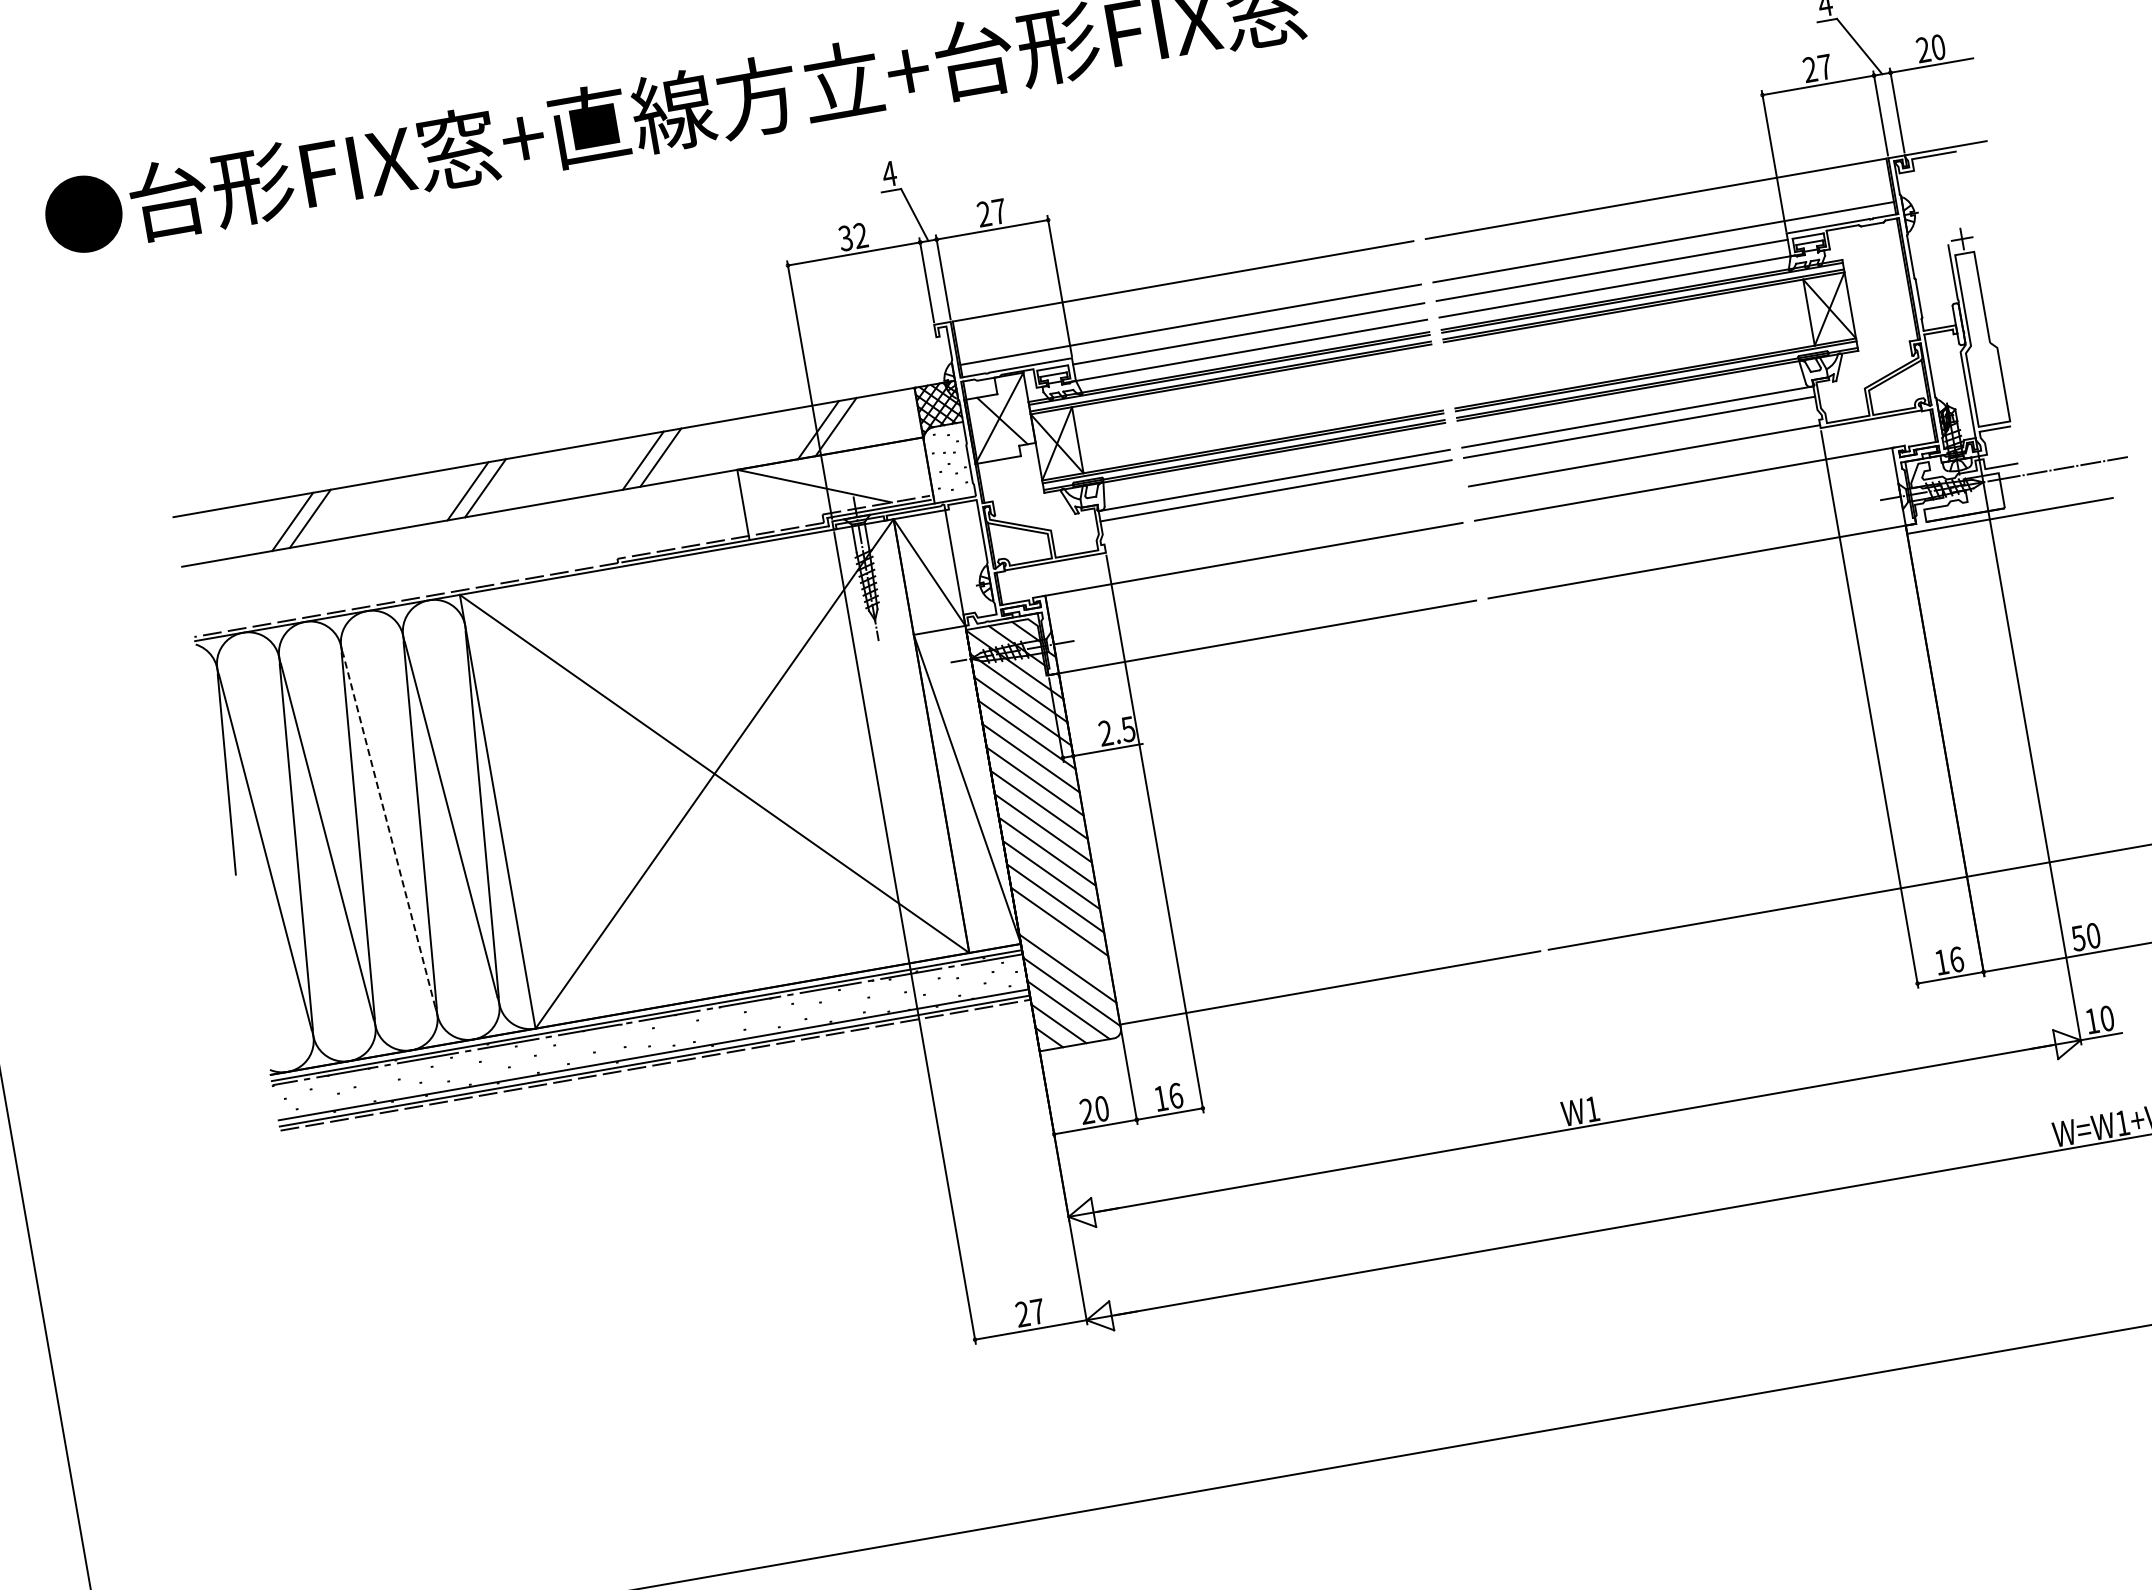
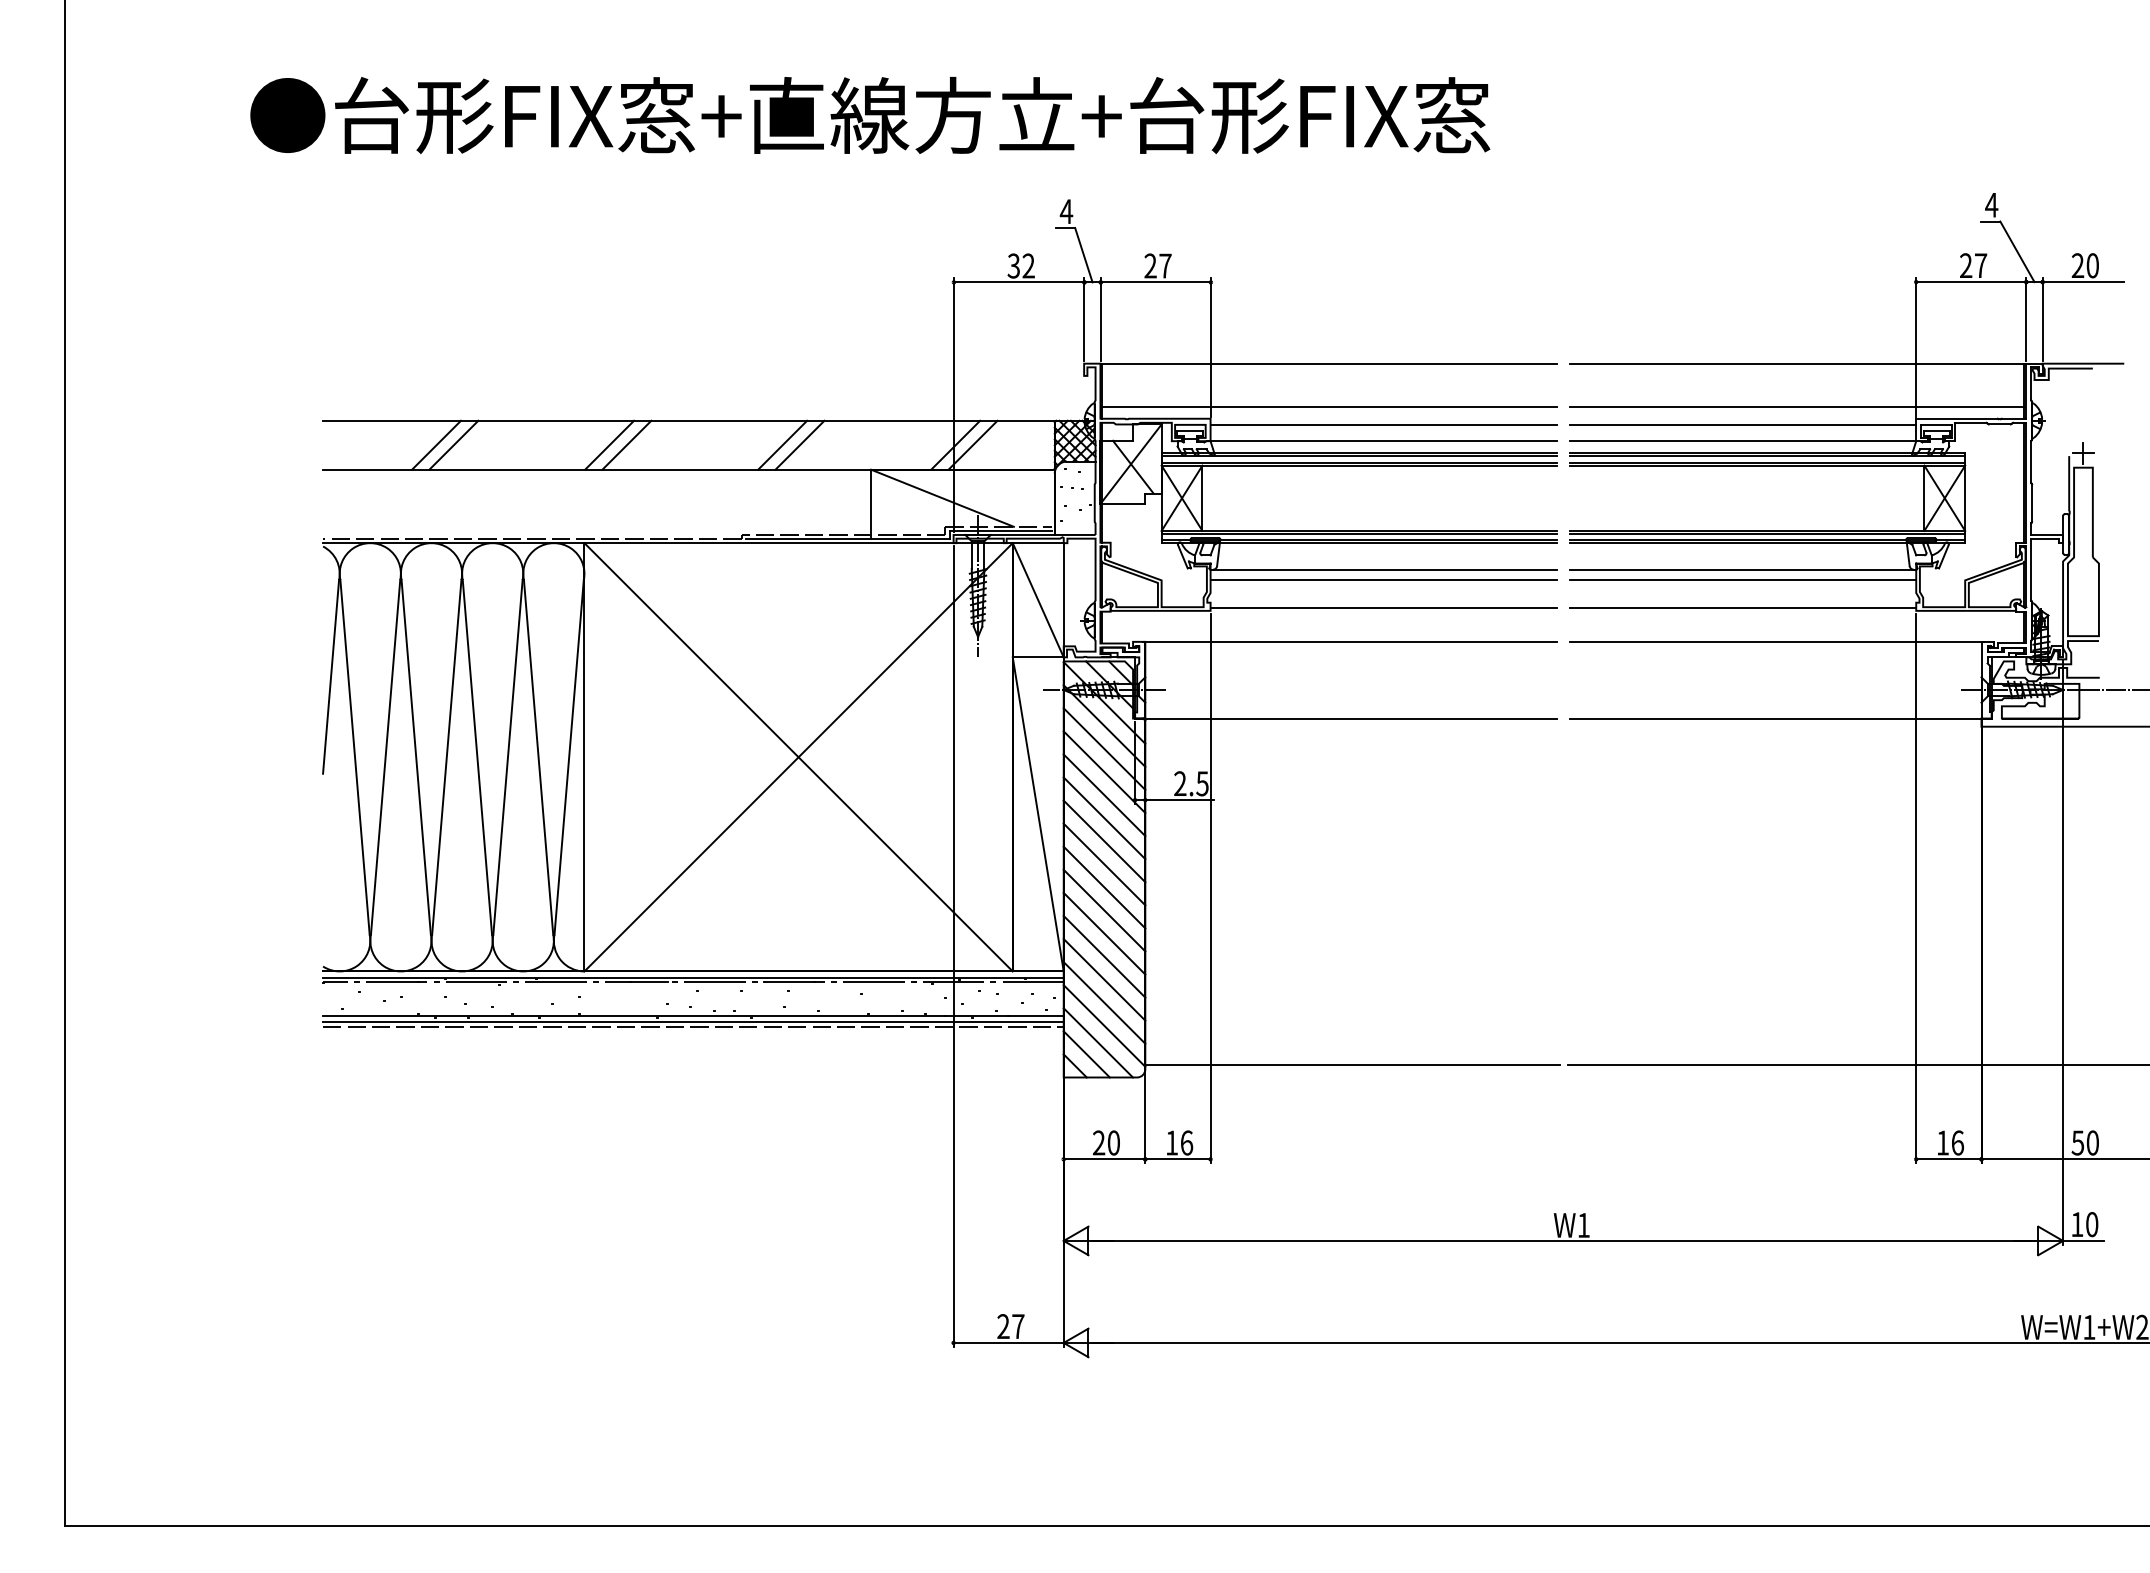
line: (1280, 519) -> (1383, 608), added
line: (389, 830) -> (477, 757), dashed -> solid
line: (1063, 944) -> (1104, 979), added

